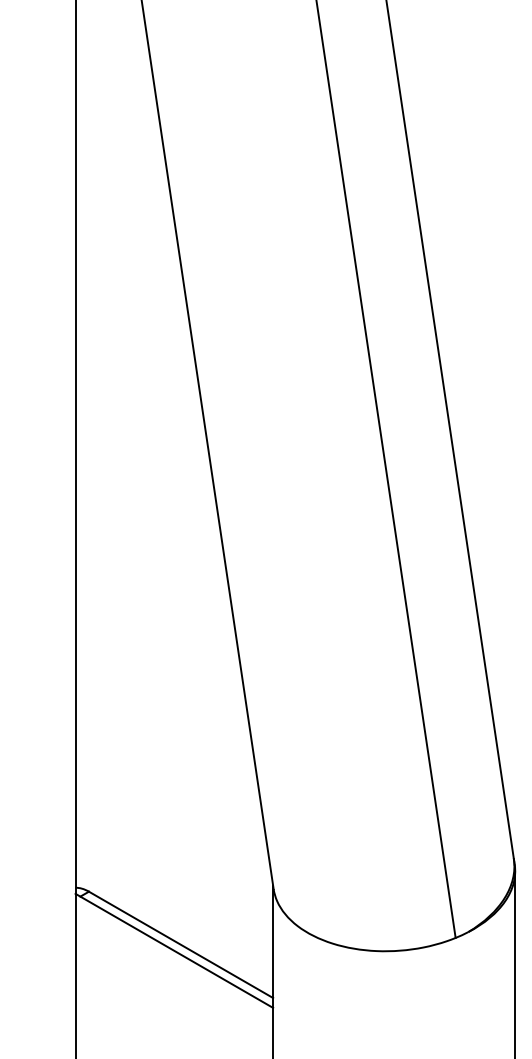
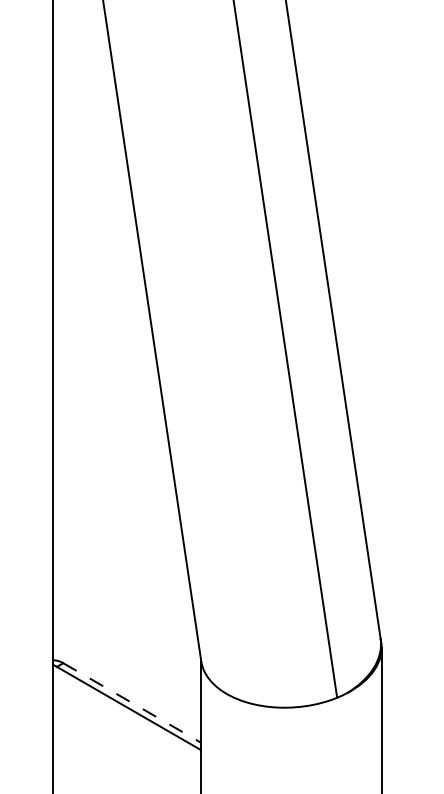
line: (181, 945) -> (132, 703), solid -> dashed

